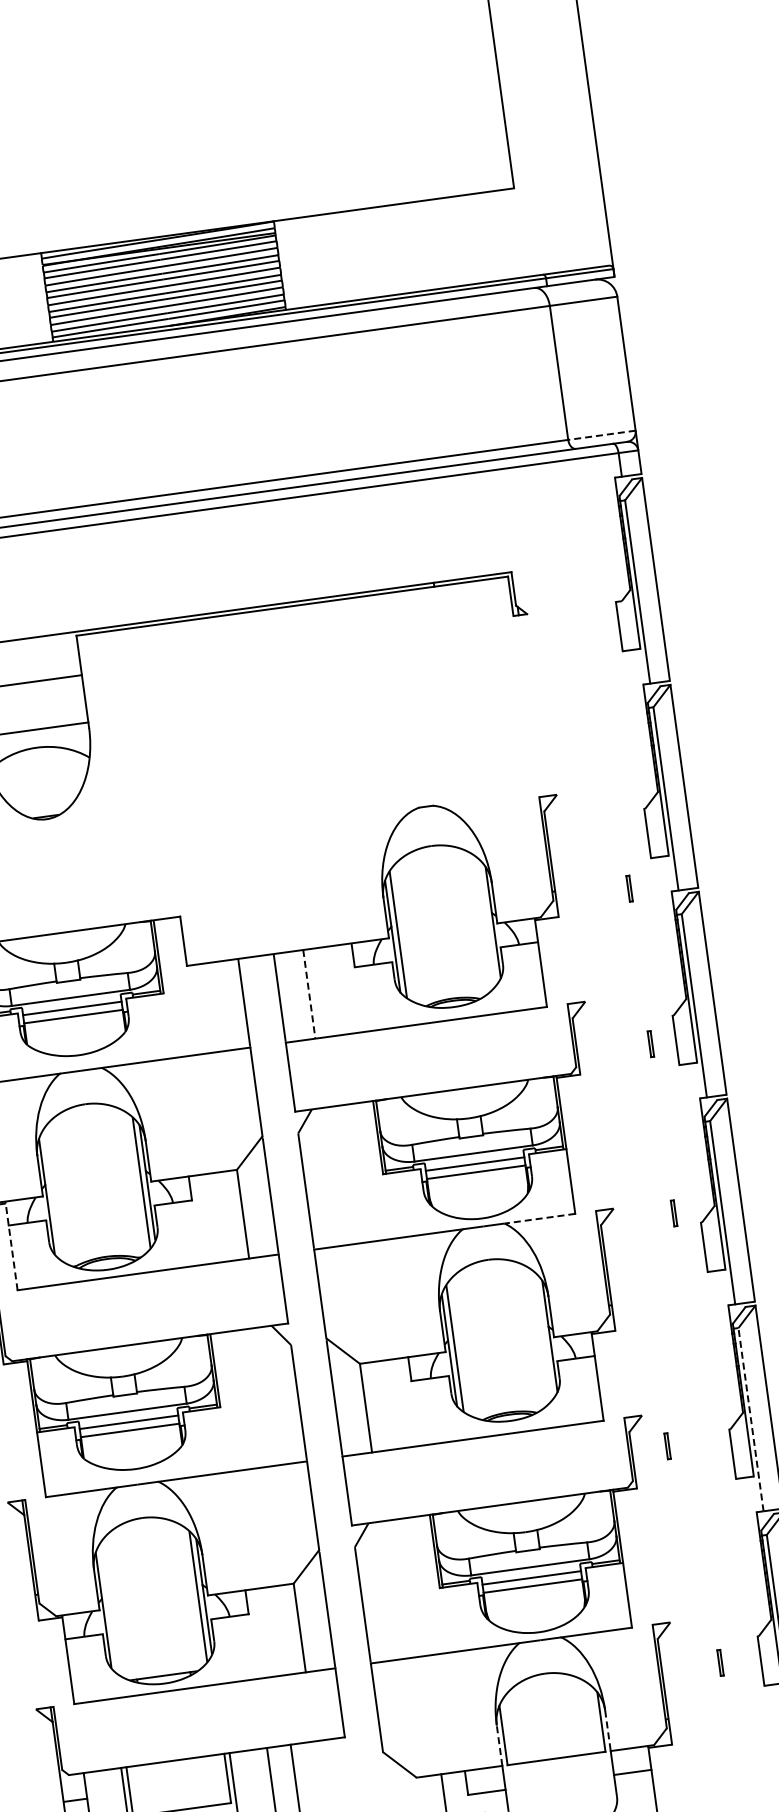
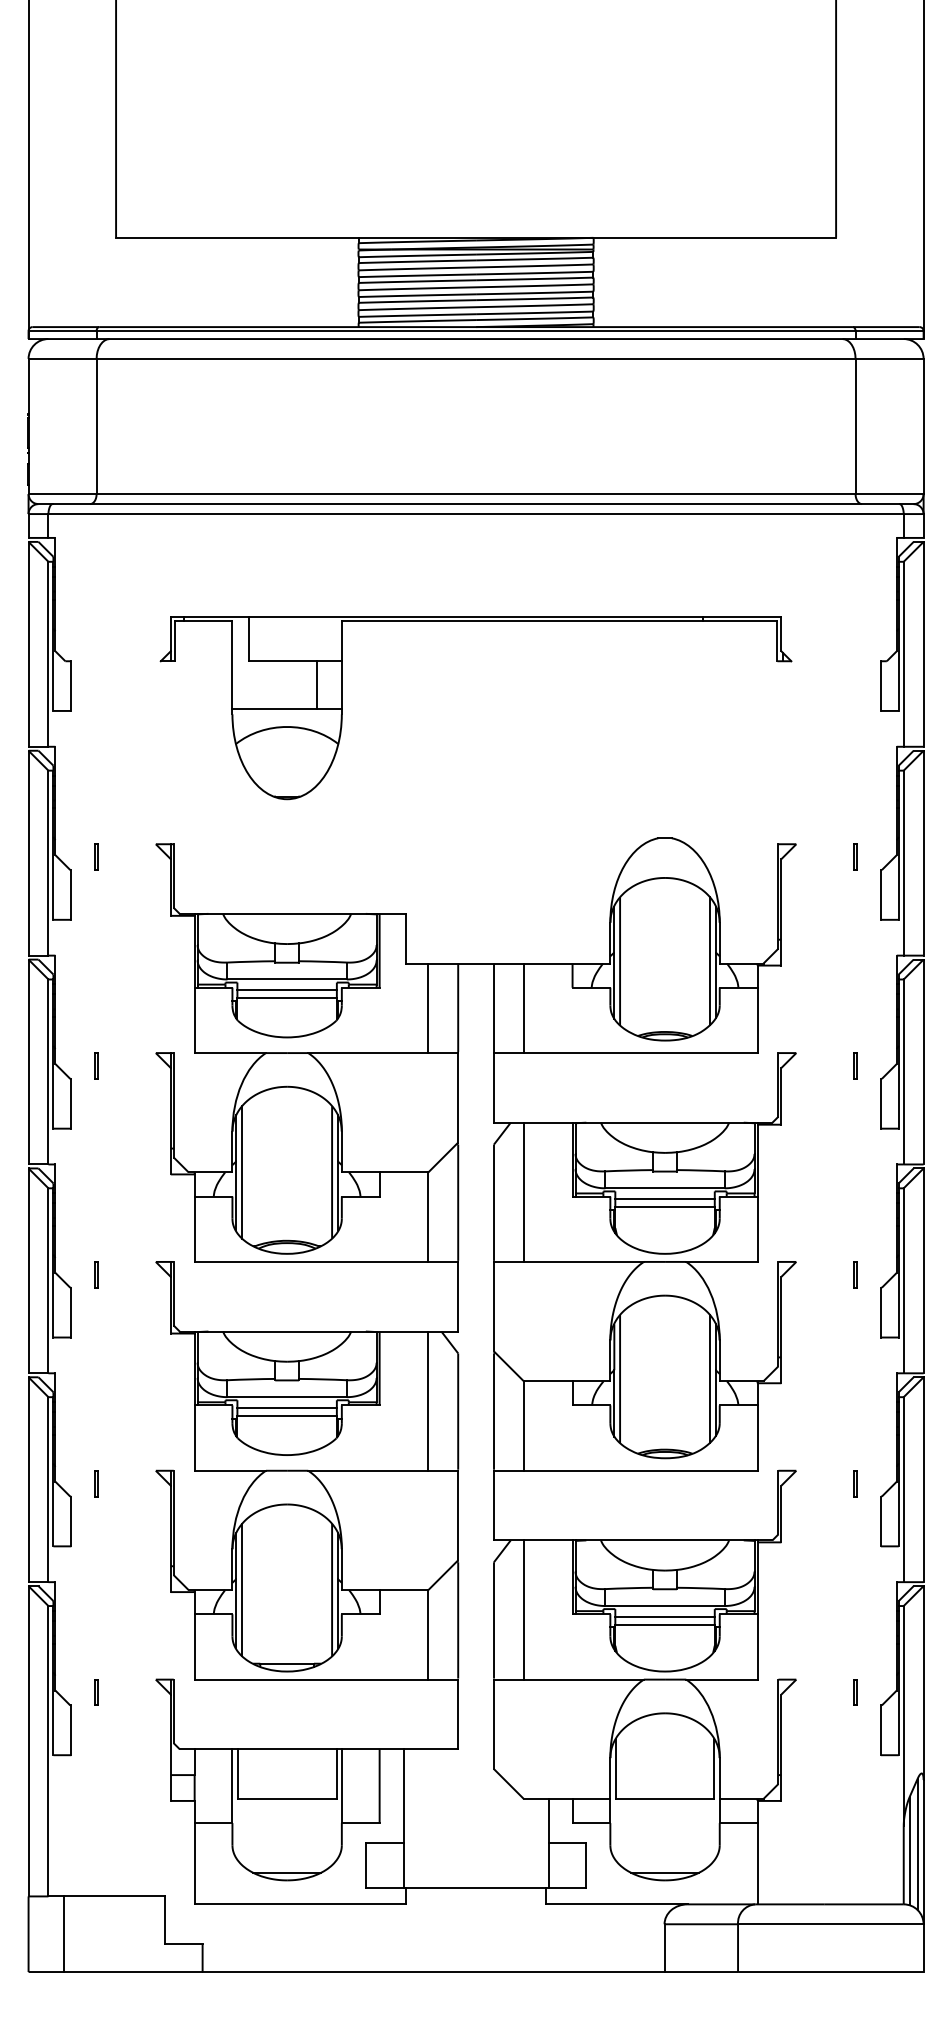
line: (601, 435) -> (889, 494), dashed -> solid
line: (59, 701) -> (316, 684), added
line: (628, 888) -> (854, 856), moved
line: (487, 922) -> (710, 961), added
line: (309, 994) -> (523, 1008), dashed -> solid
line: (214, 1007) -> (428, 1008), added
line: (649, 1043) -> (854, 1065), moved
line: (333, 1175) -> (523, 1191), added
line: (52, 1195) -> (242, 1172), added
line: (539, 1218) -> (721, 1261), dashed -> solid
line: (11, 1247) -> (194, 1218), dashed -> solid
line: (544, 1335) -> (710, 1378), added
line: (268, 1395) -> (428, 1400), added
line: (750, 1419) -> (903, 1489), dashed -> solid
line: (666, 1446) -> (854, 1483), moved
line: (390, 1589) -> (523, 1609), added
line: (109, 1608) -> (242, 1589), added
line: (719, 1663) -> (854, 1692), moved
line: (607, 1731) -> (719, 1779), dashed -> solid
line: (499, 1745) -> (610, 1778), dashed -> solid

